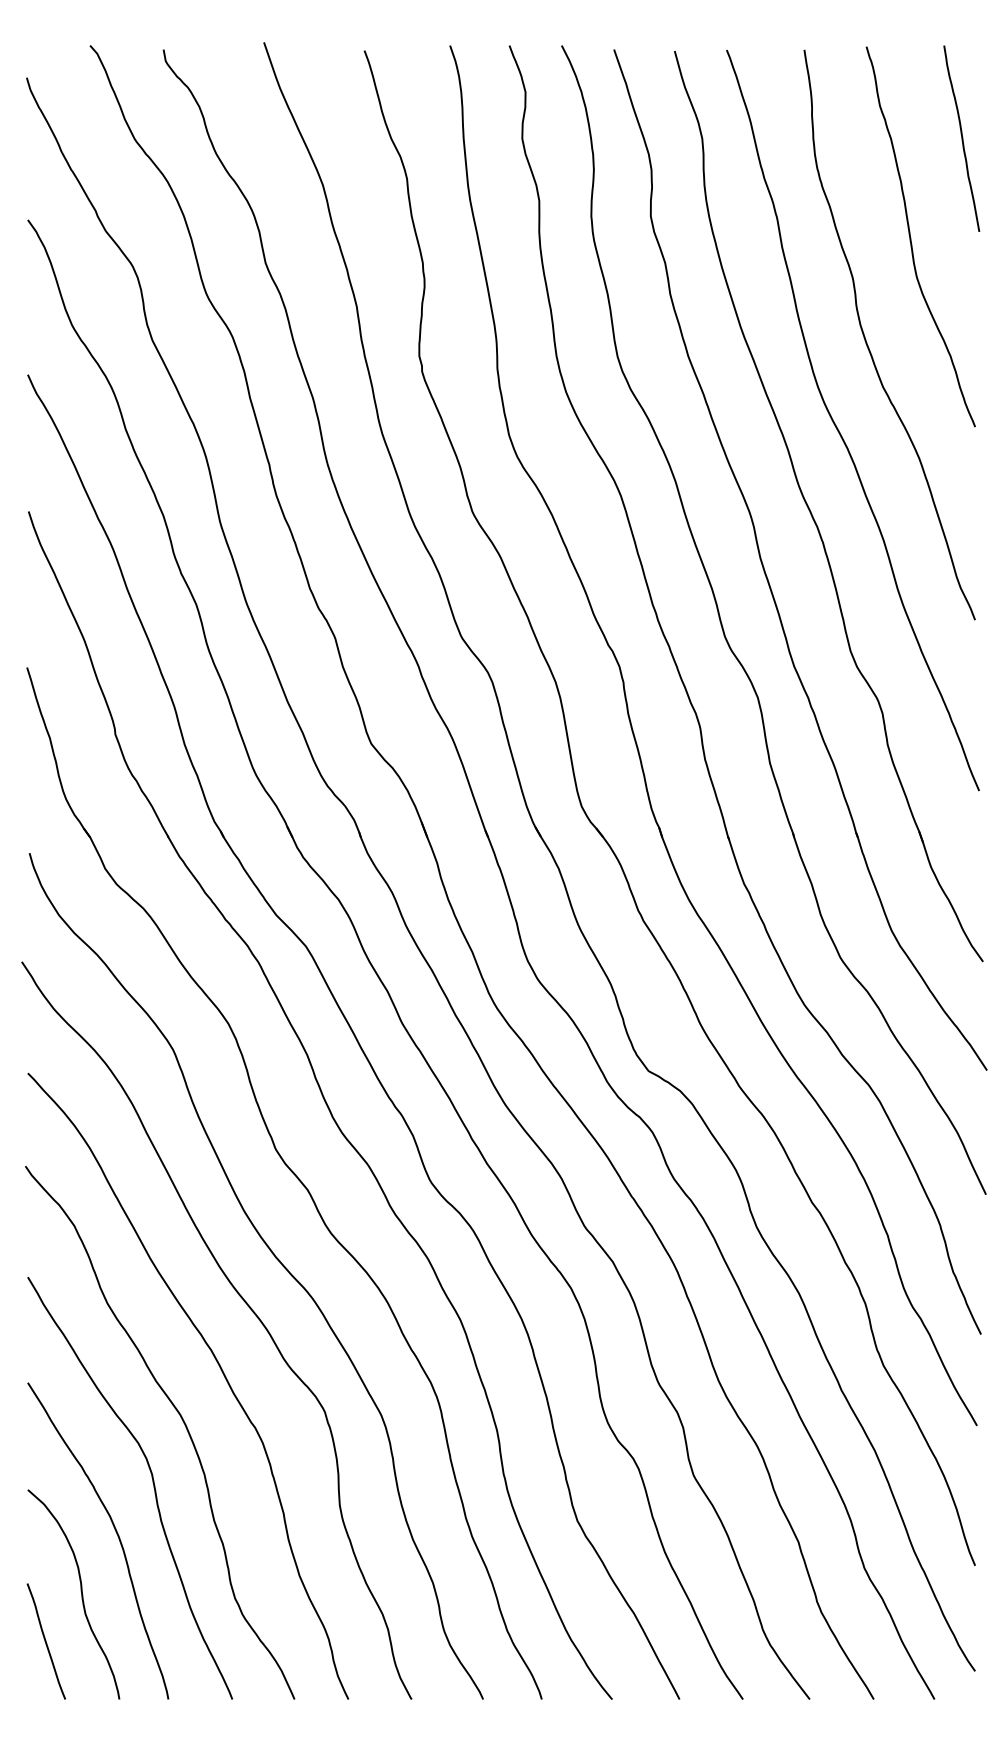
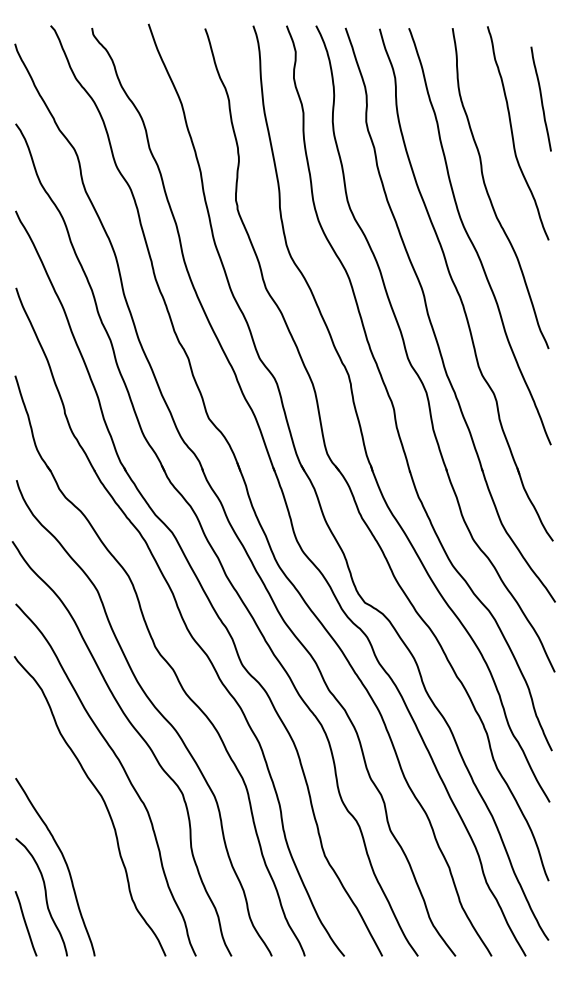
curve: (960, 137) -> (540, 98), moved
curve: (151, 1484) -> (85, 835), removed

